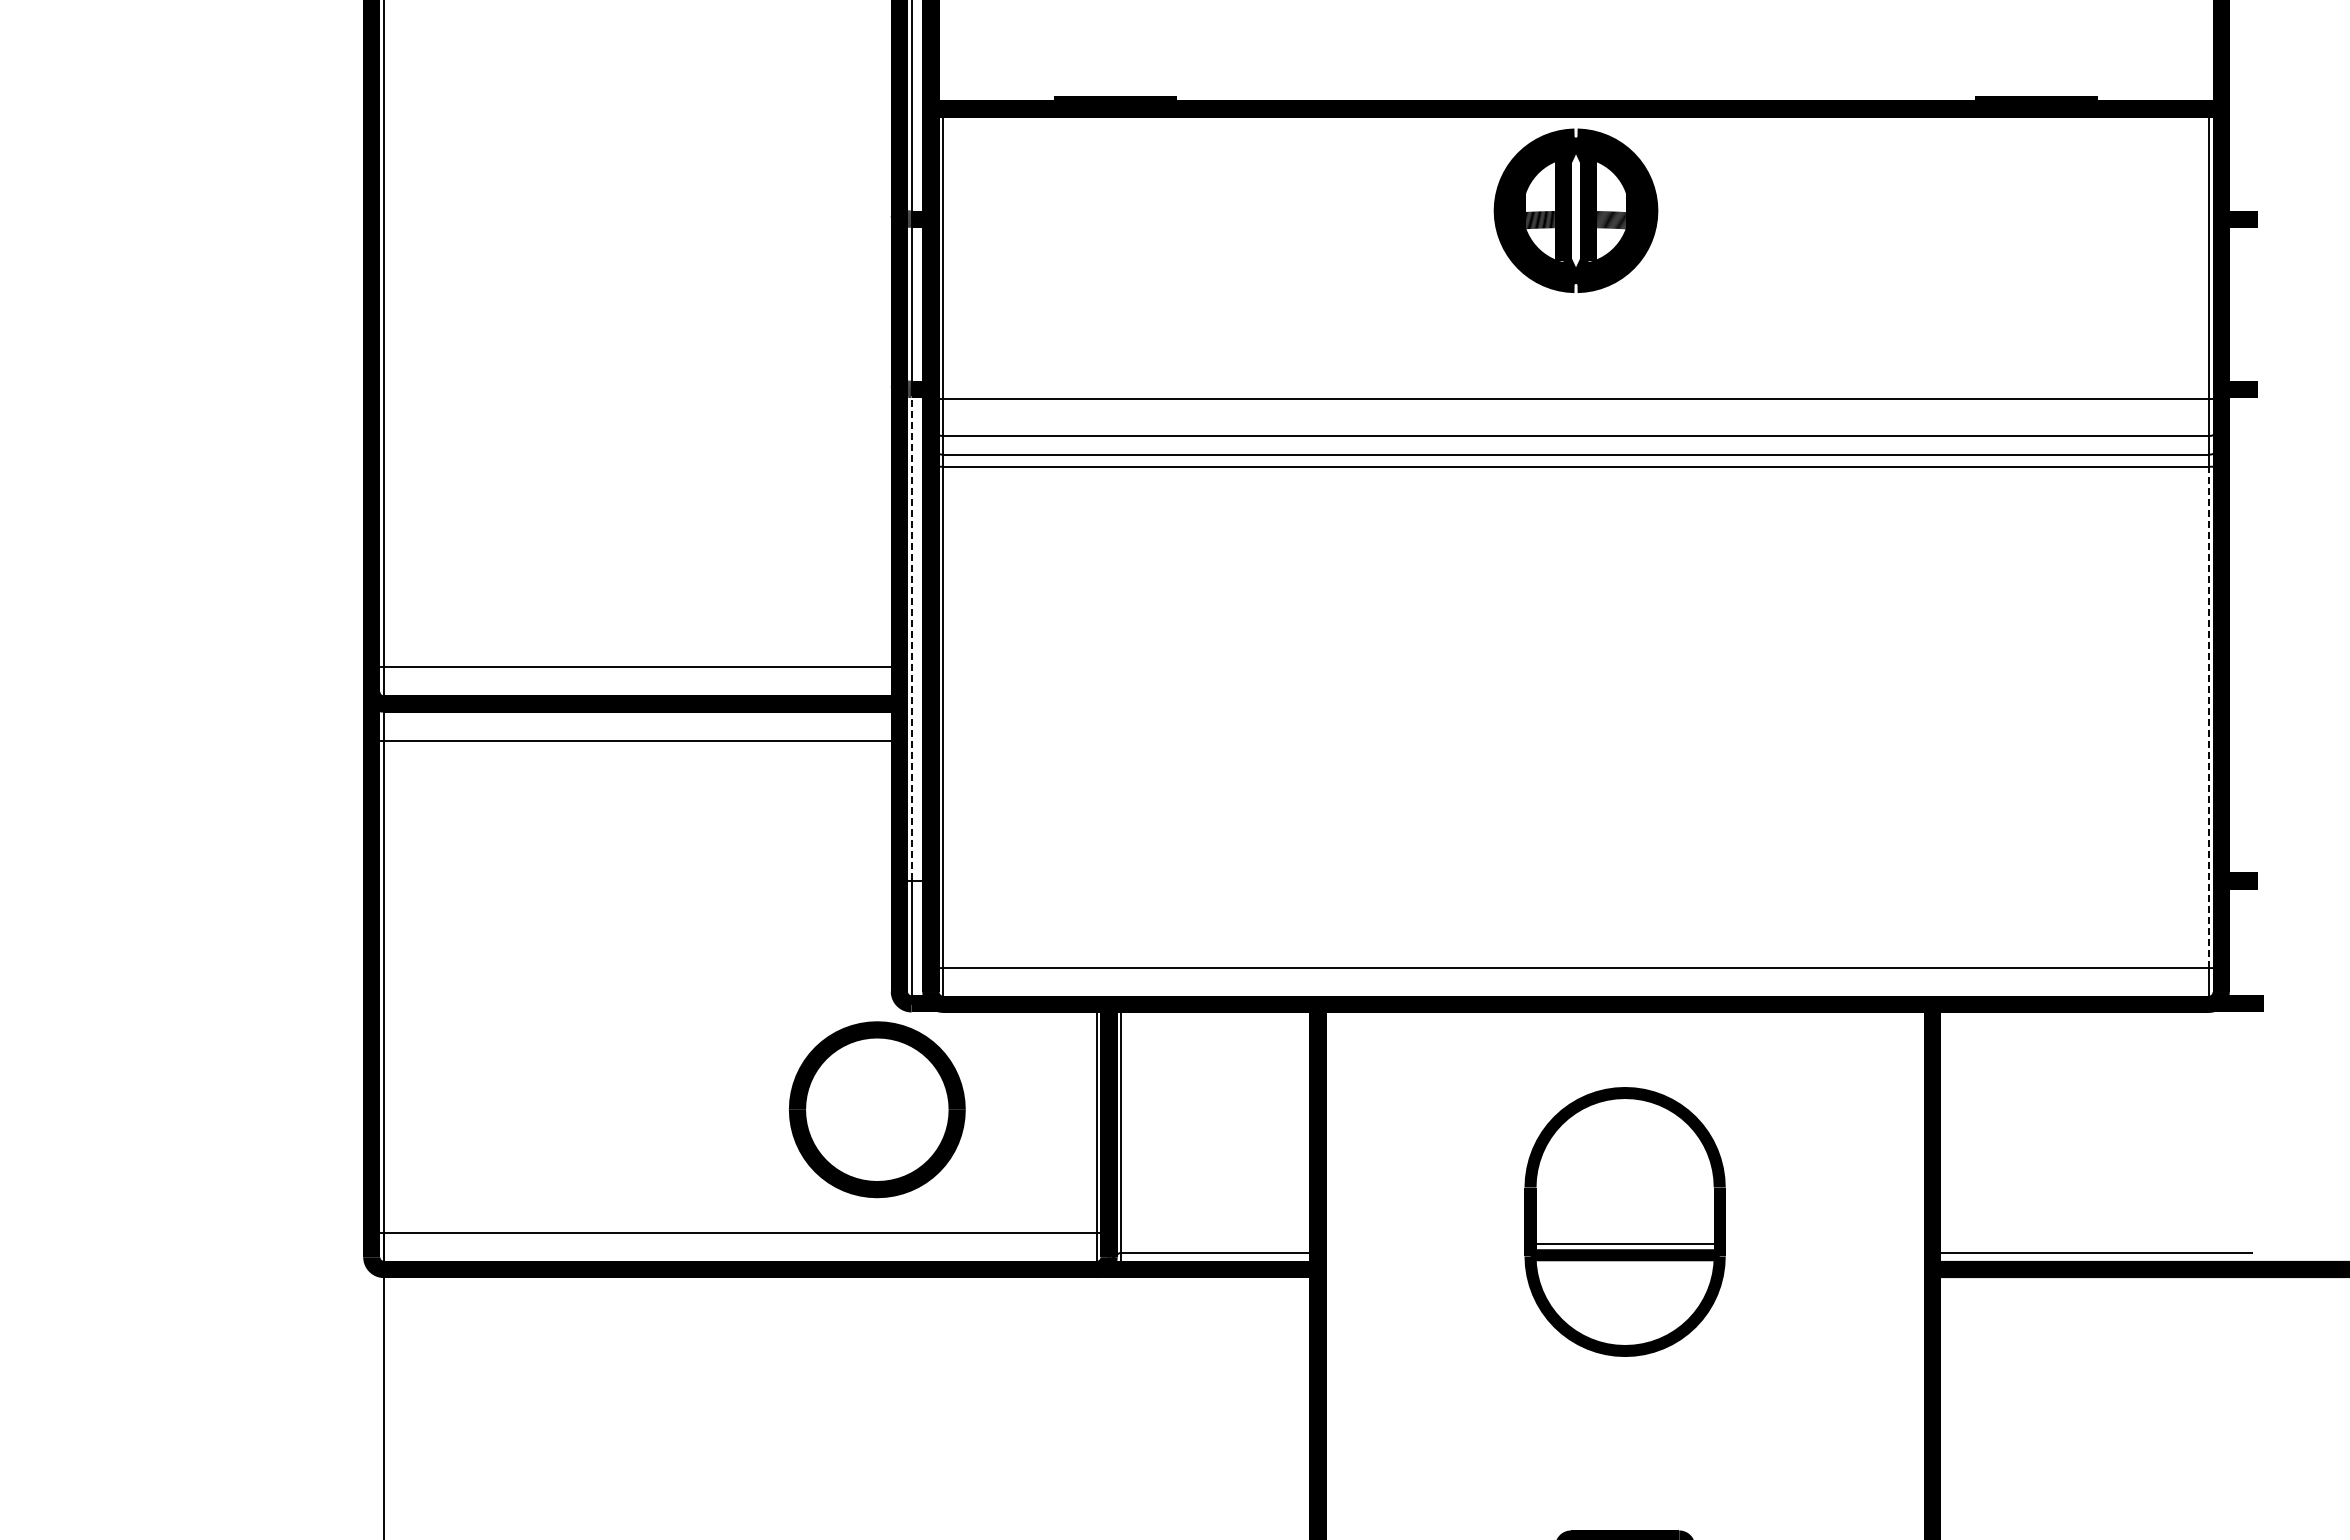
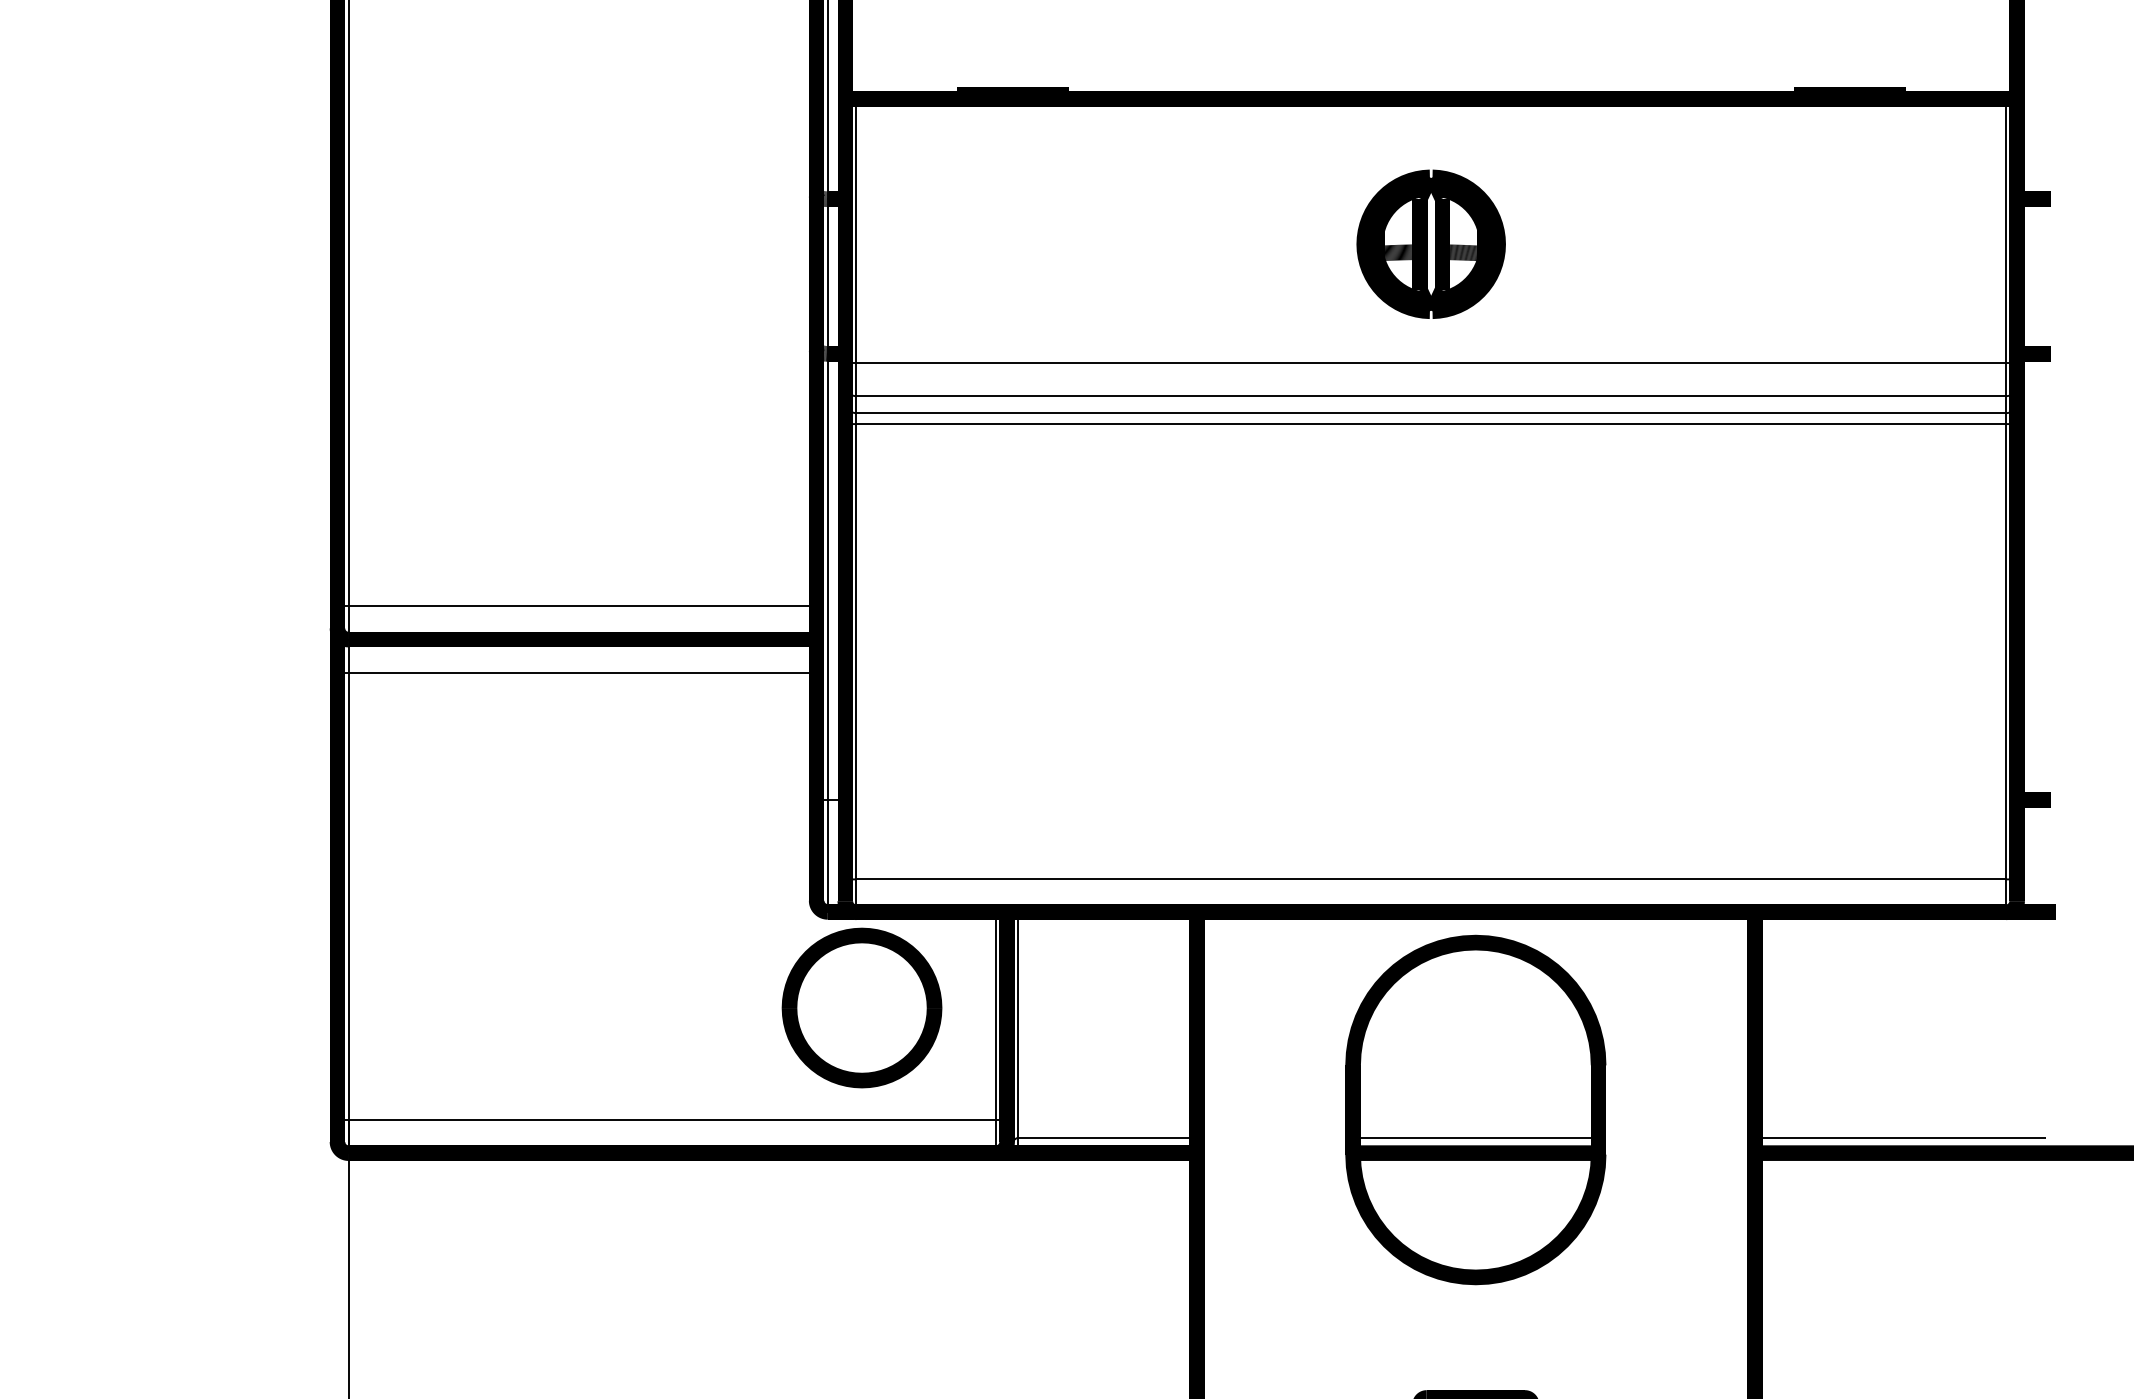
part: (1575, 210) -> (1430, 244), moved
line: (911, 635) -> (827, 577), dashed -> solid
line: (2208, 717) -> (2005, 651), dashed -> solid
part: (877, 1109) -> (862, 1007), moved
part: (1624, 1221) -> (1475, 1109), size x1.43

